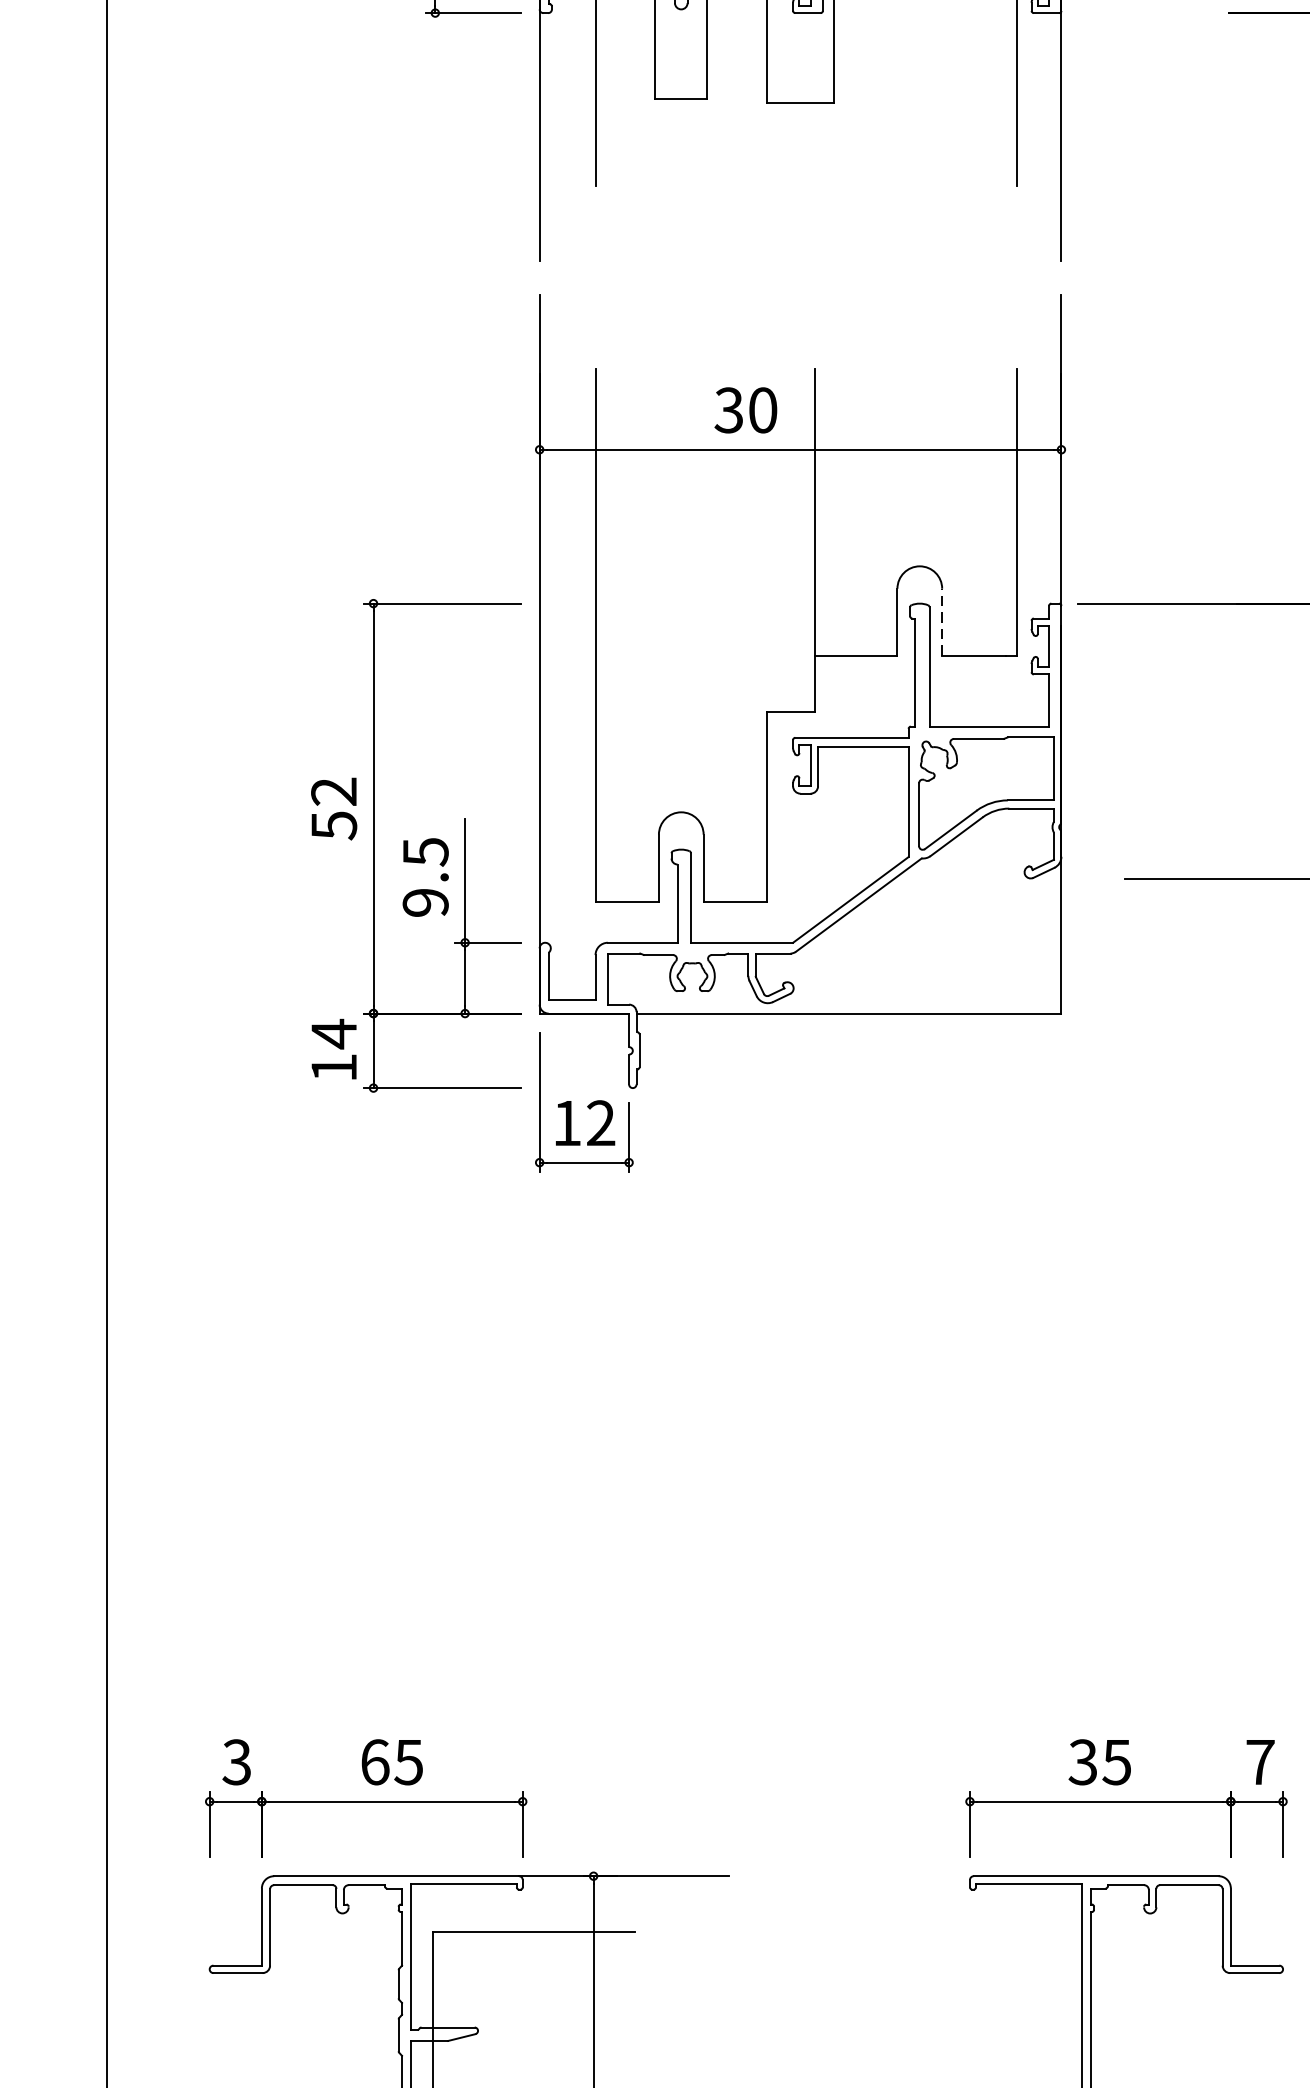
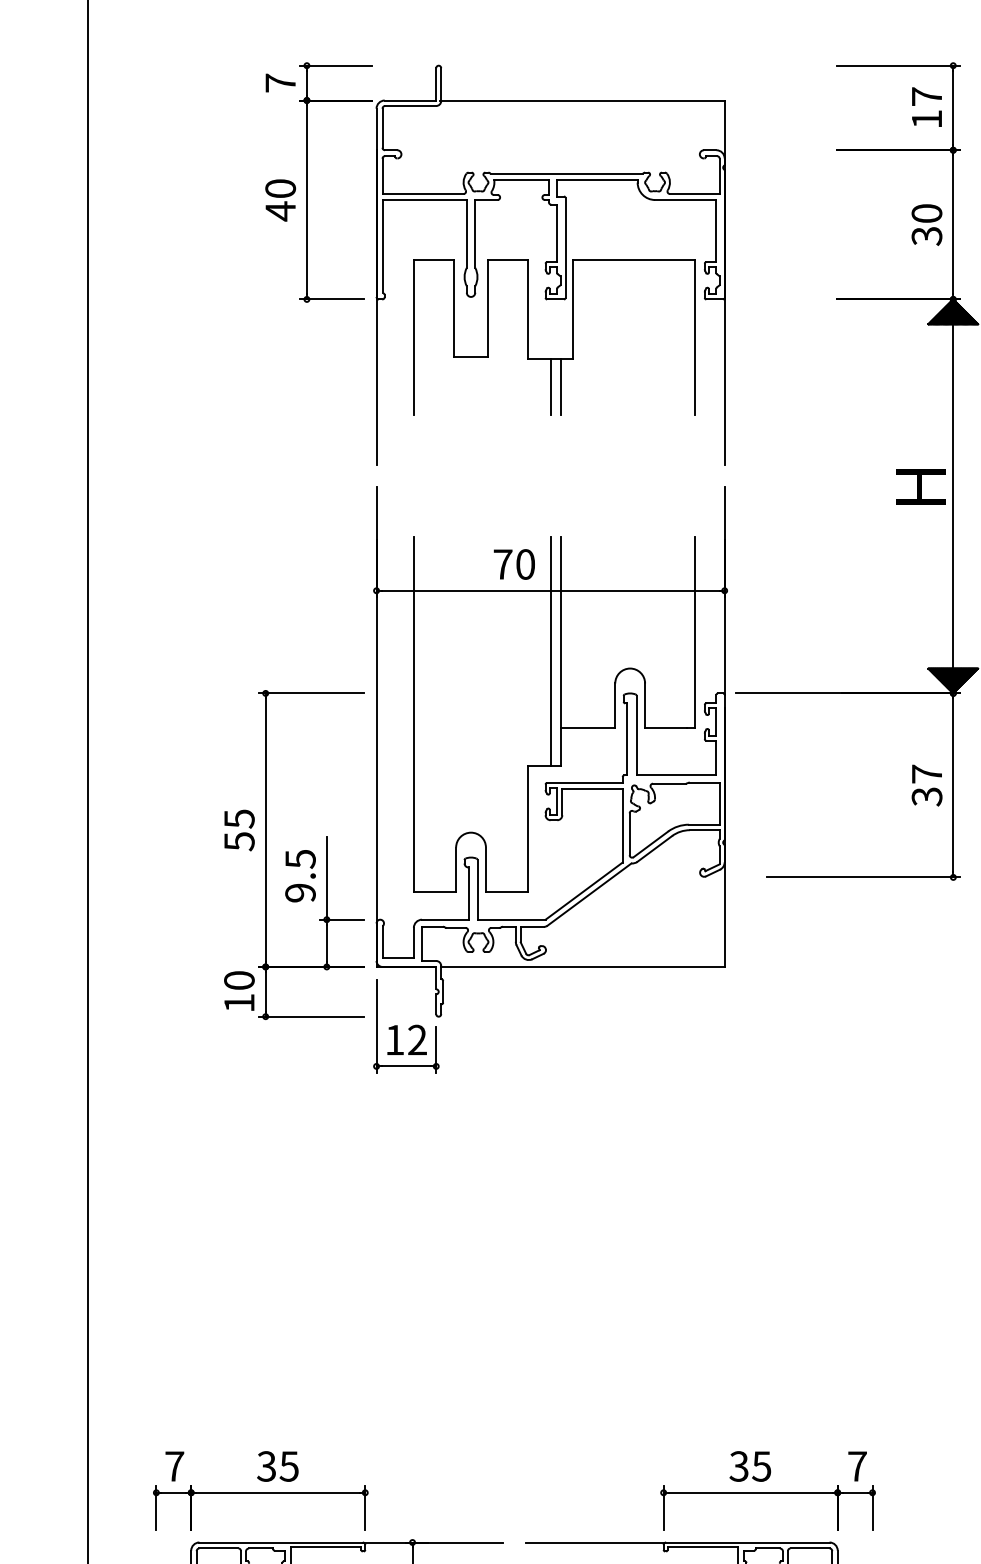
line: (801, 145) -> (551, 387), added
line: (815, 145) -> (560, 387), added
text: (728, 410) -> (502, 564), 30 -> 70
line: (801, 539) -> (551, 650), added
line: (942, 621) -> (645, 705), dashed -> solid
text: (334, 791) -> (239, 818), 52 -> 55
text: (334, 1033) -> (239, 980), 14 -> 10
text: (236, 1762) -> (174, 1466), 3 -> 7
text: (374, 1762) -> (266, 1466), 65 -> 35
line: (866, 1876) -> (594, 1542), added

